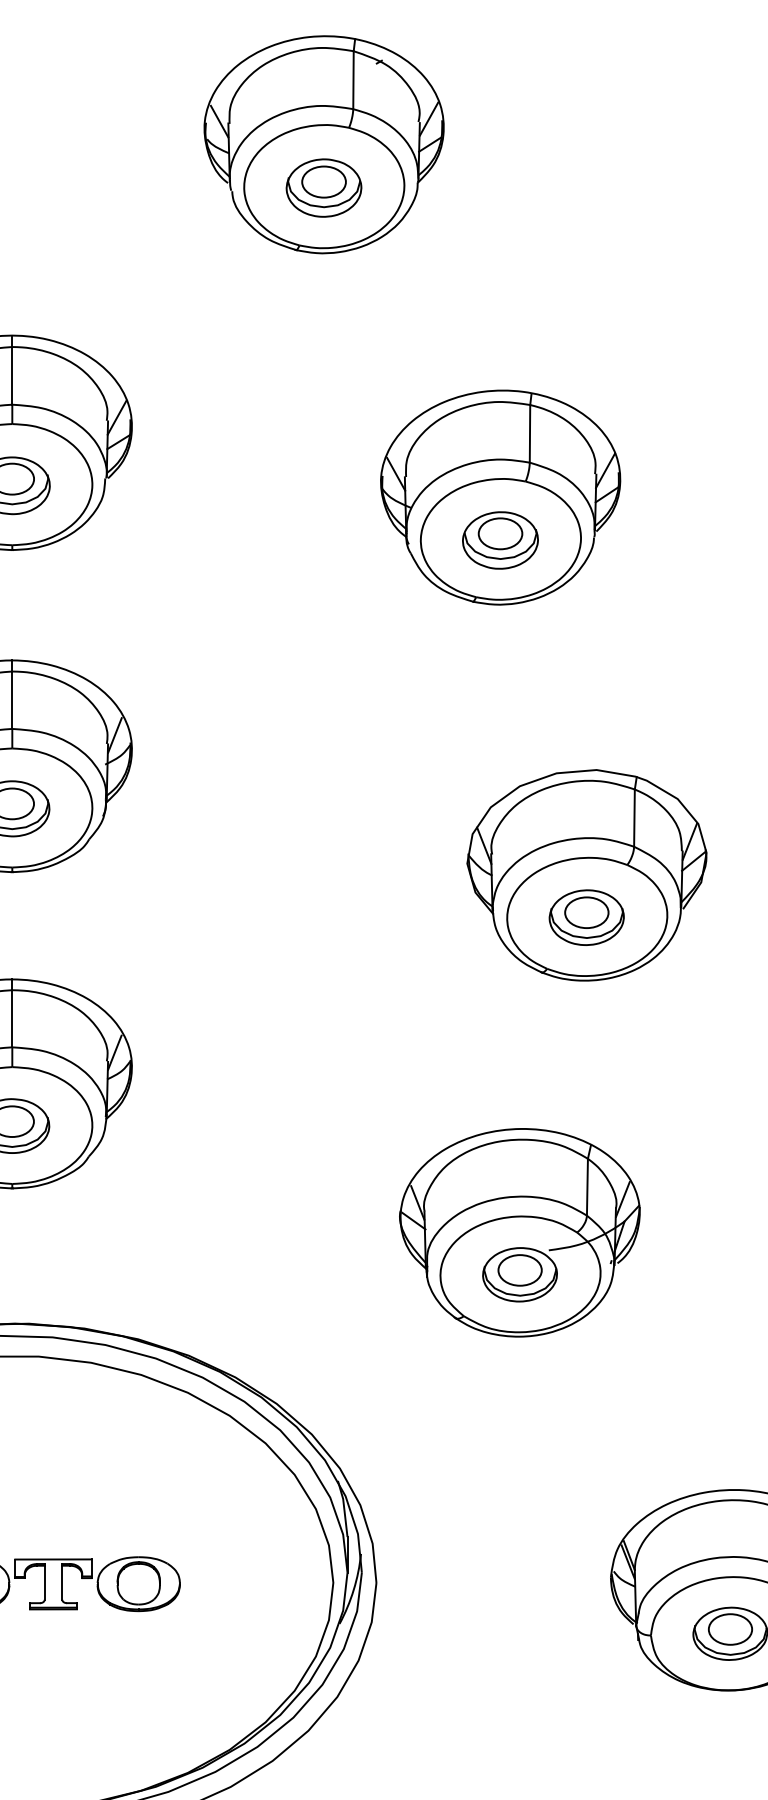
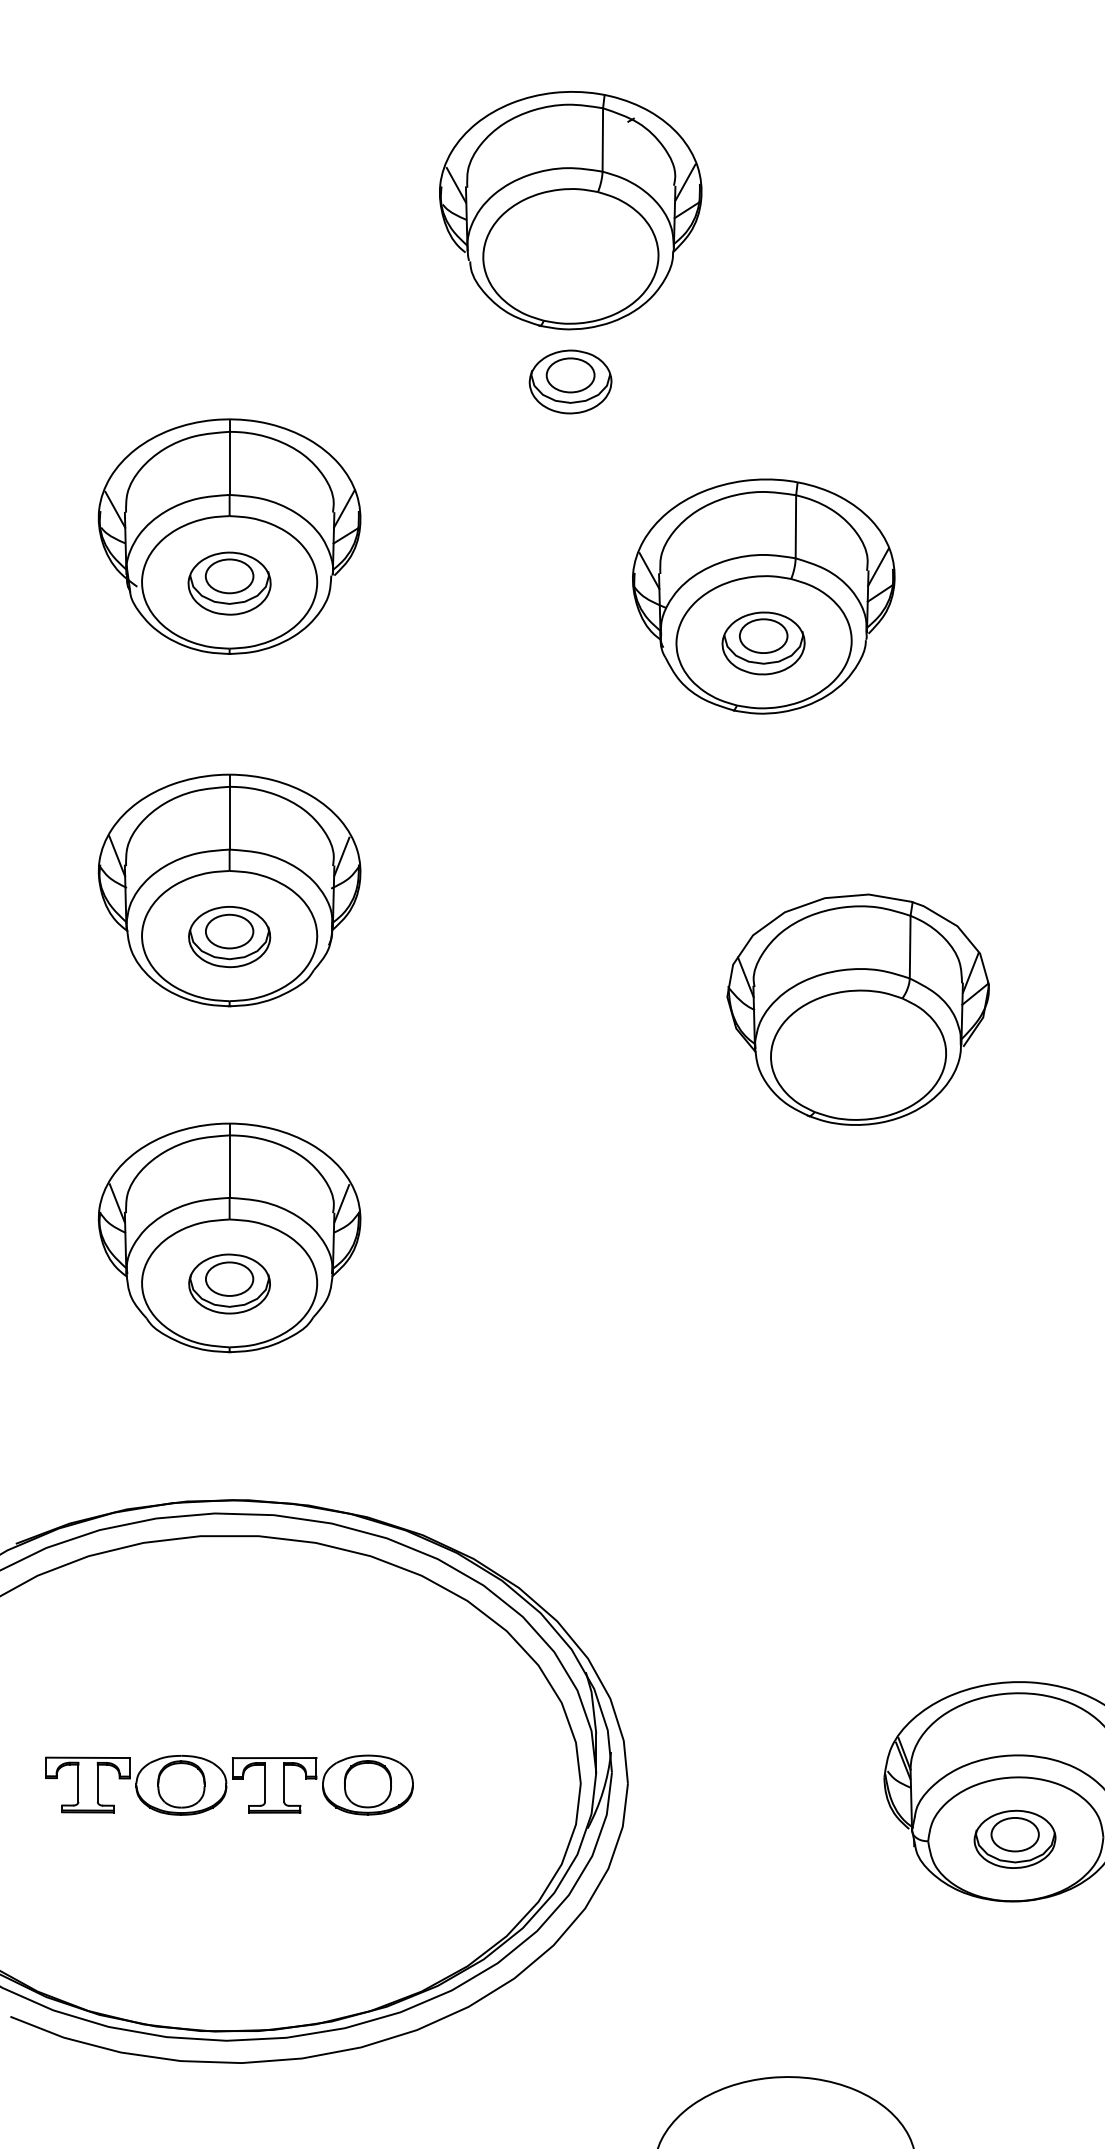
part: (323, 187) -> (570, 381), moved
part: (586, 917) -> (857, 1055), removed
part: (519, 1232) -> (784, 1400), removed

